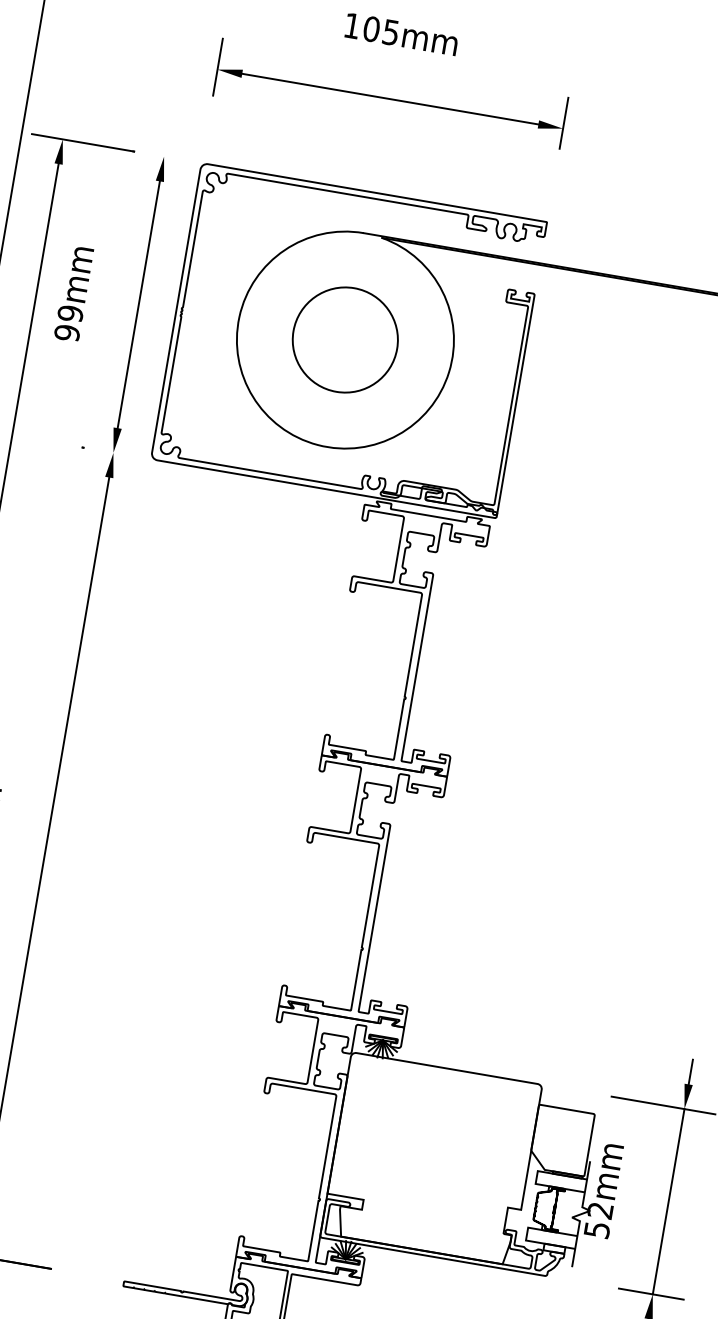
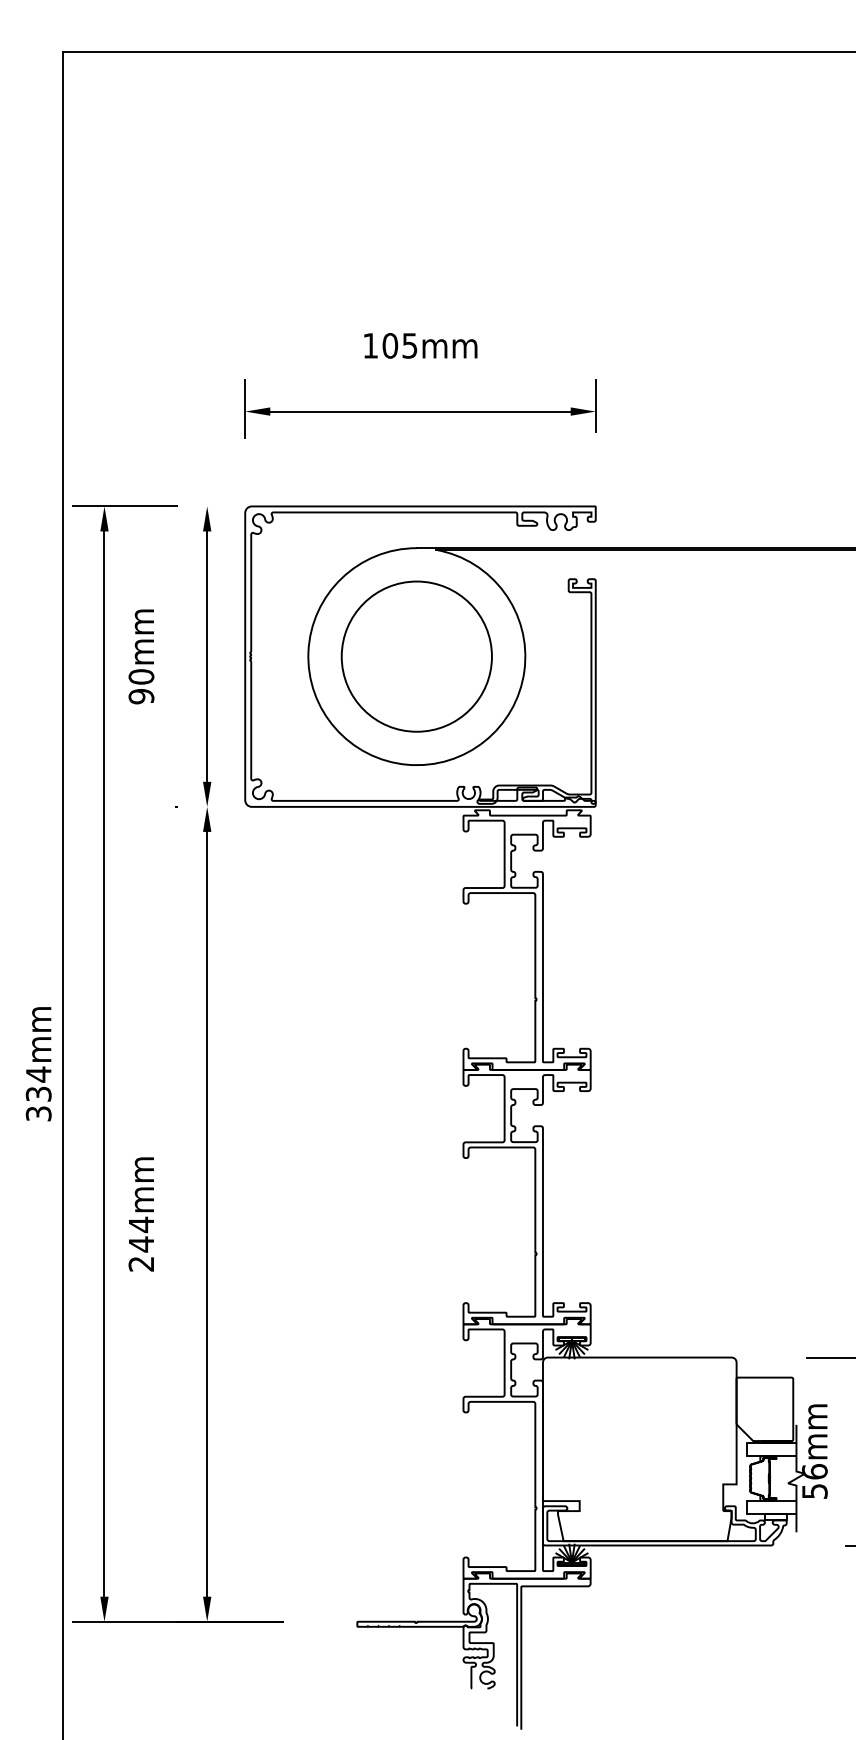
text: (70, 313) -> (141, 676), 99mm -> 90mm
circle: (345, 339) -> (416, 656), size x1.43
text: (600, 1210) -> (814, 1471), 52mm -> 56mm

